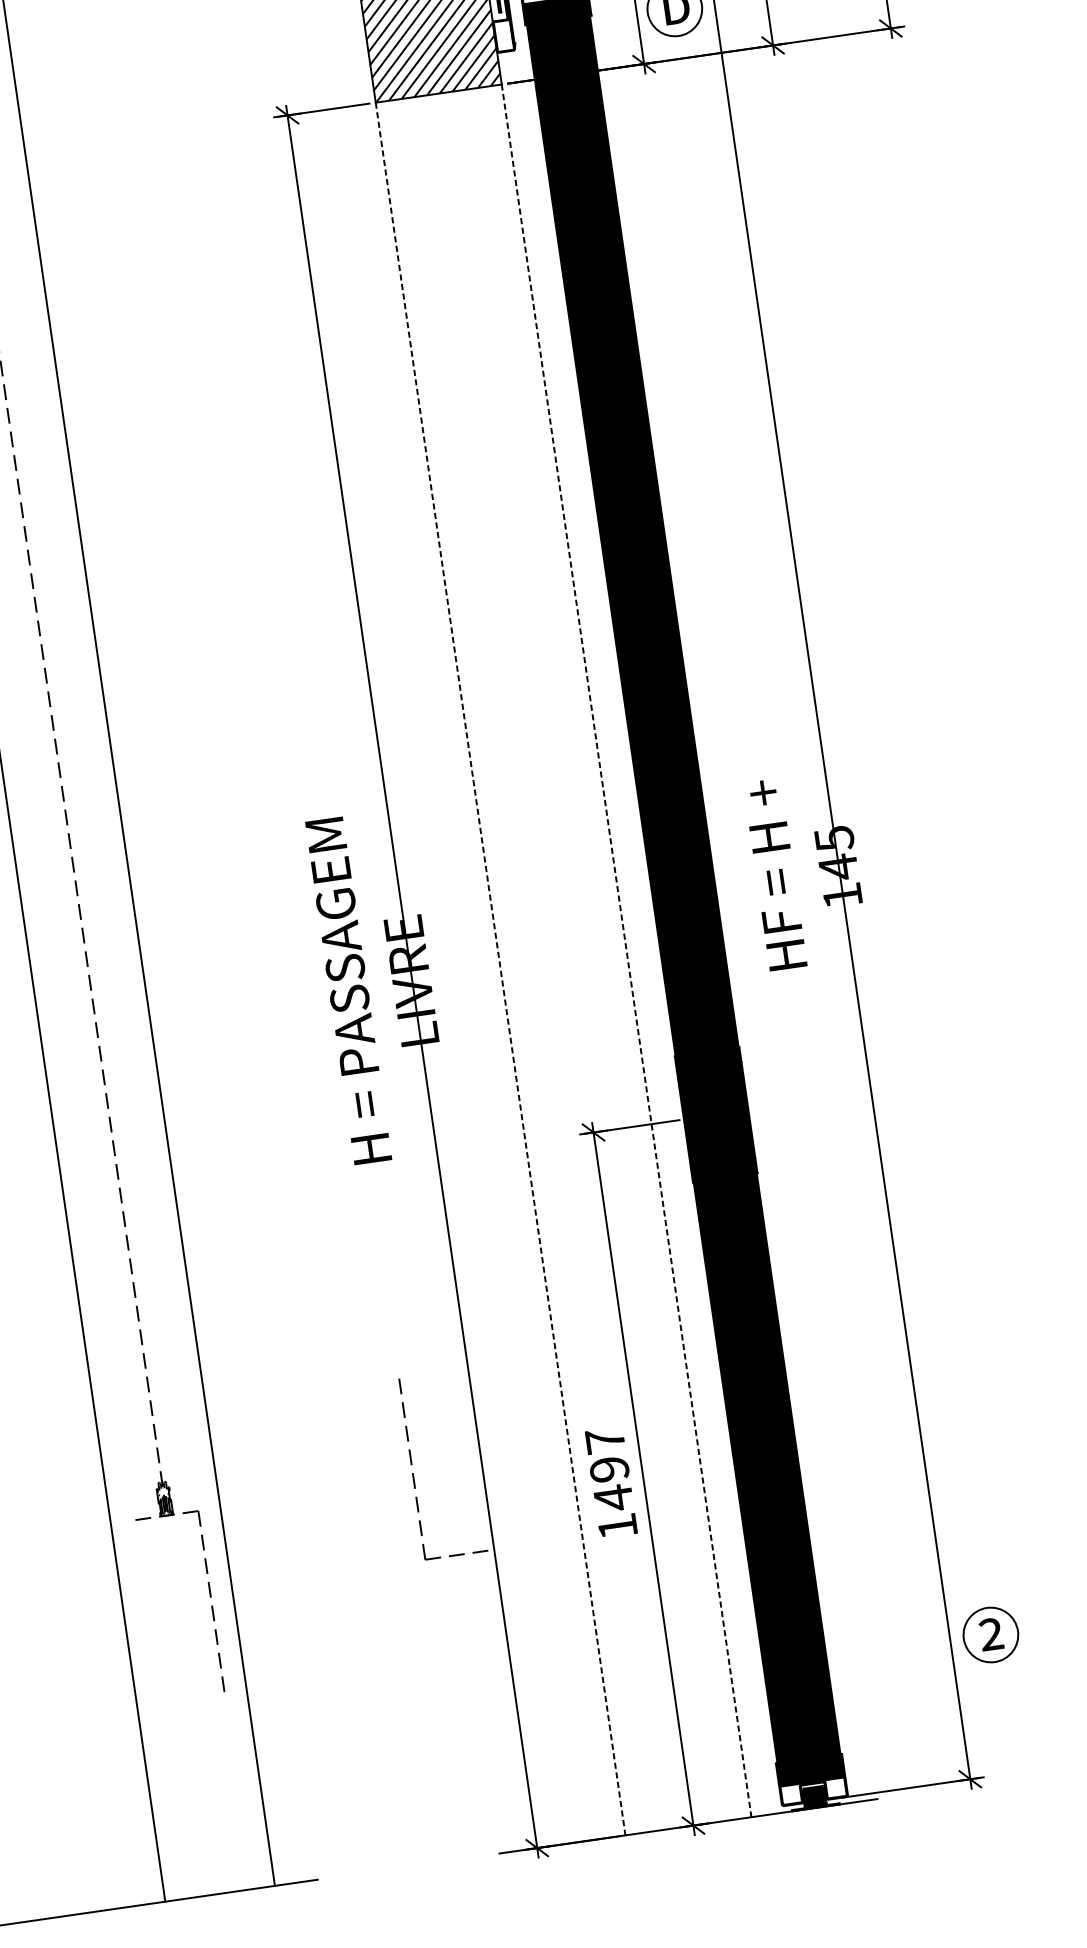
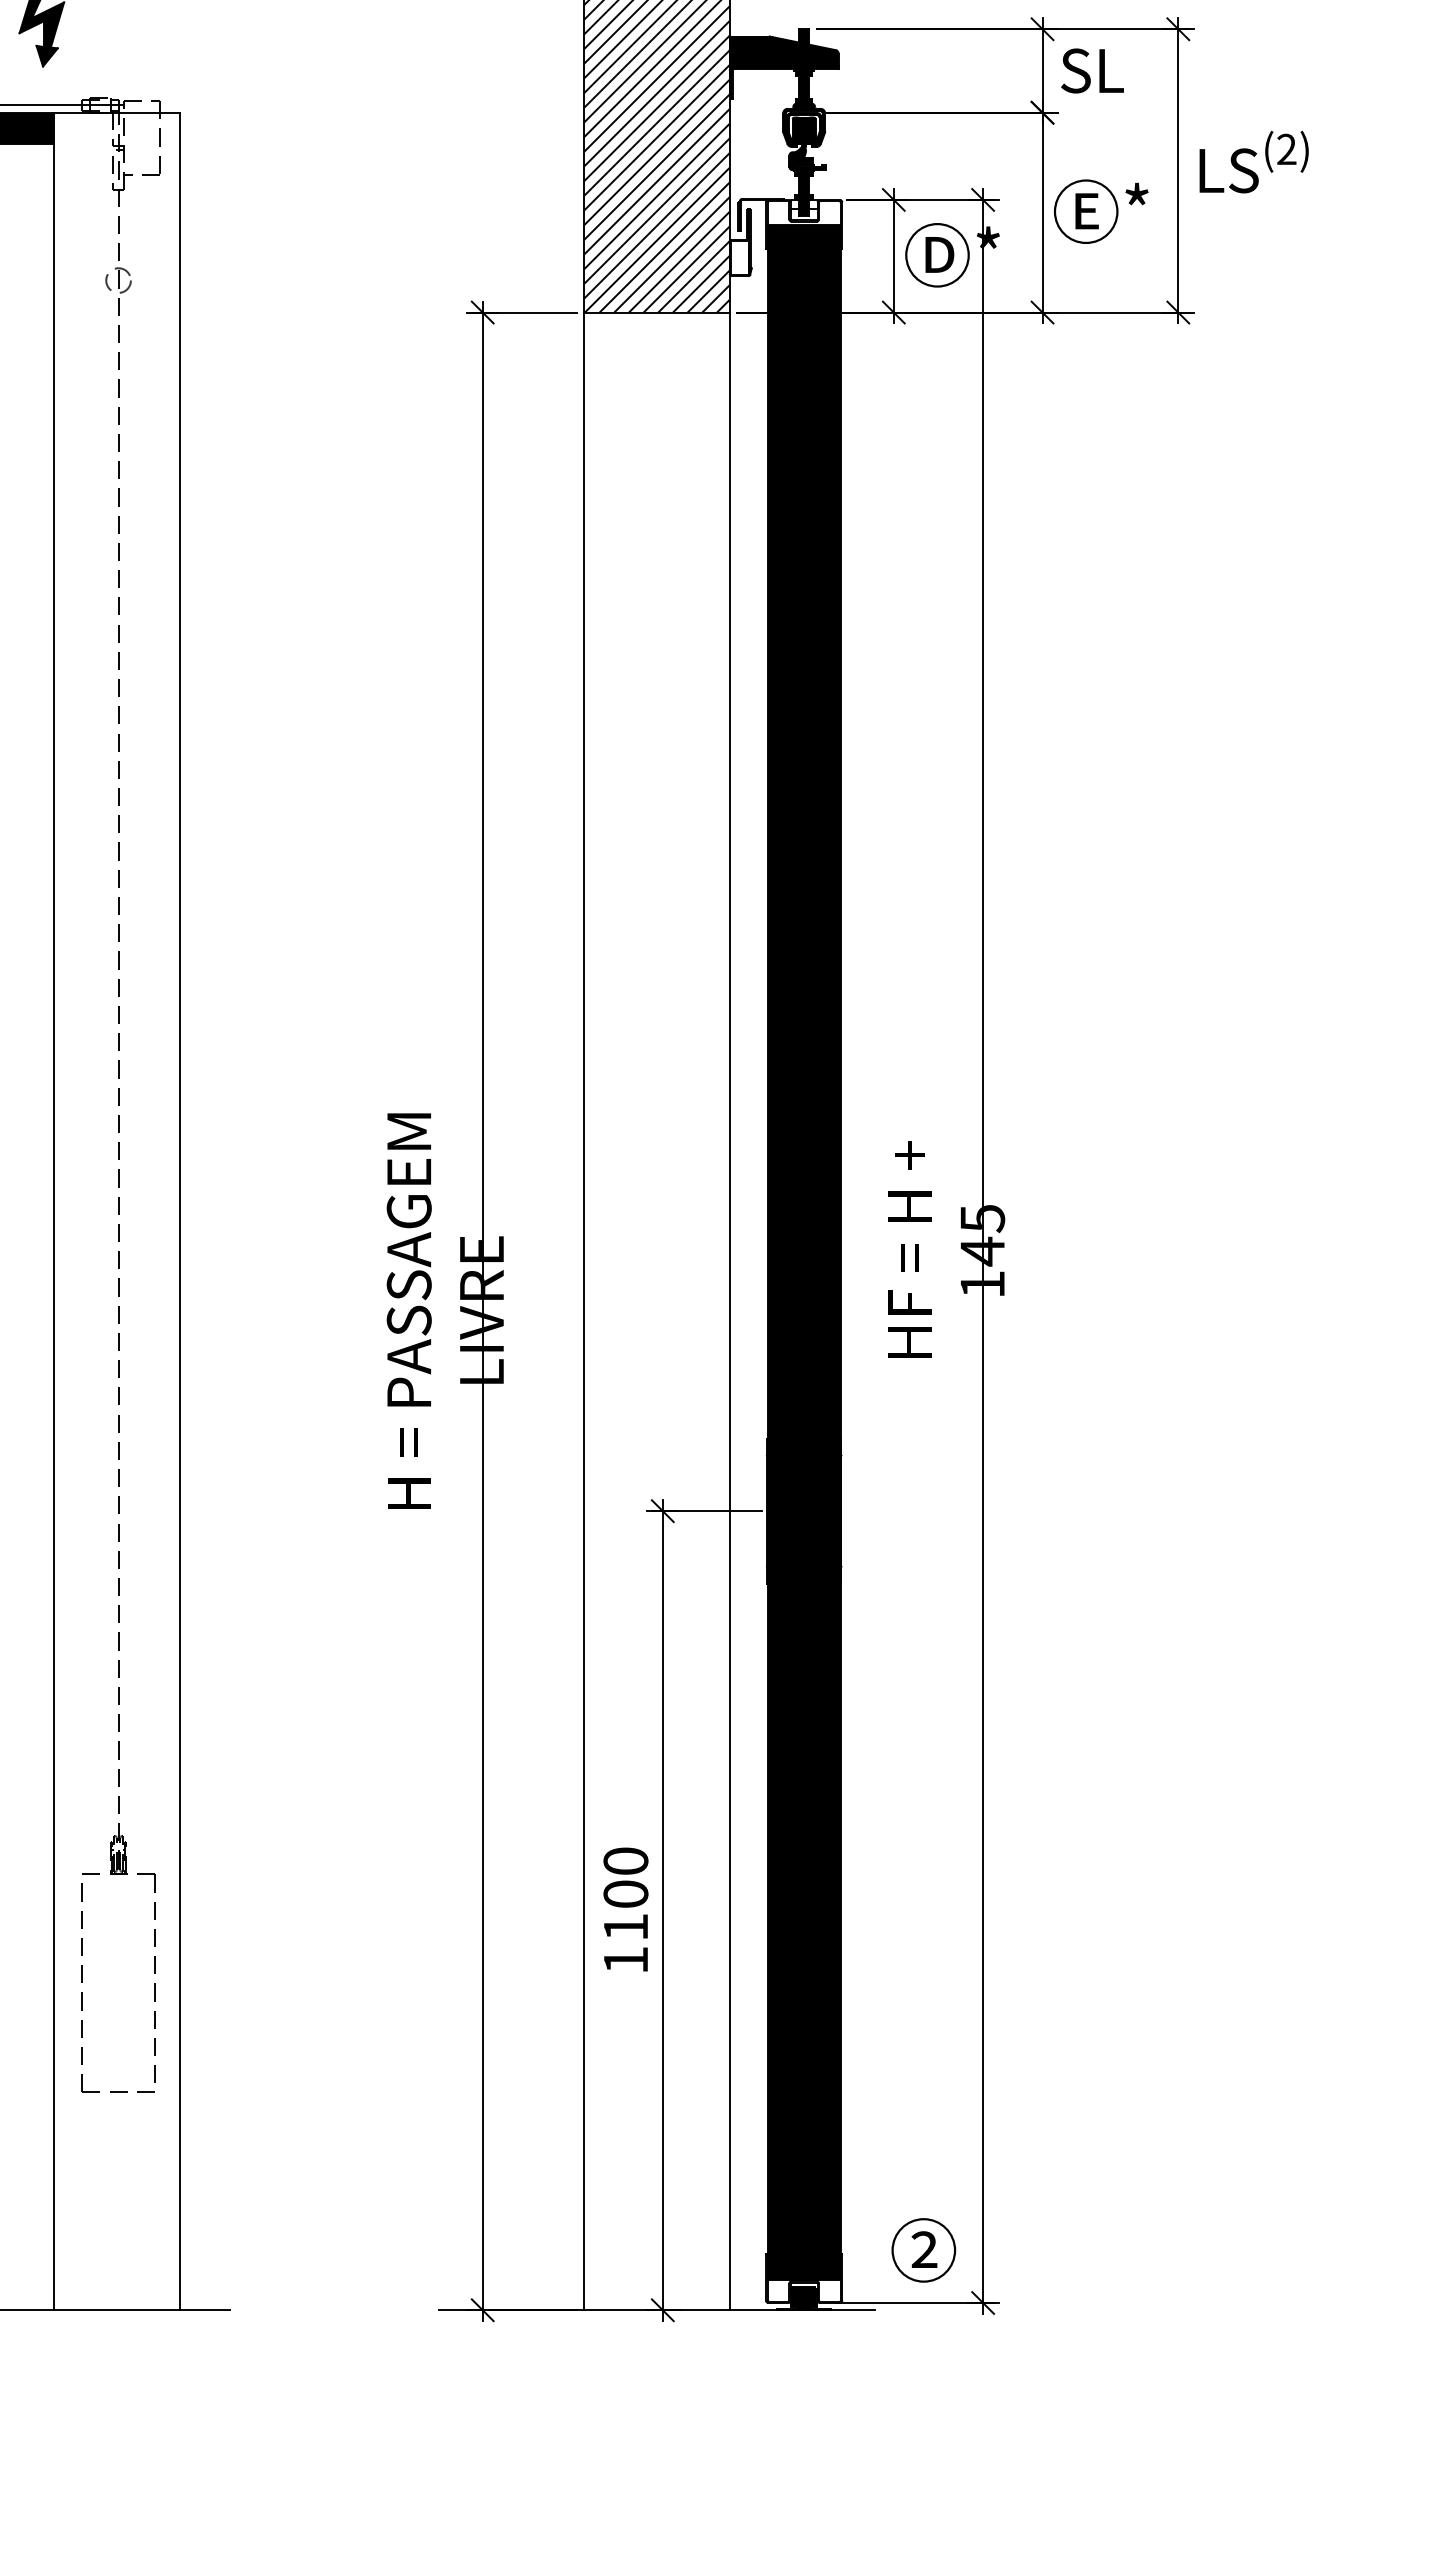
line: (626, 950) -> (729, 1311), dashed -> solid
line: (500, 969) -> (584, 1311), dashed -> solid
part: (411, 1464) -> (82, 1982), moved
text: (609, 1469) -> (625, 1894), 1497 -> 1100
text: (990, 1635) -> (923, 2250), moved

